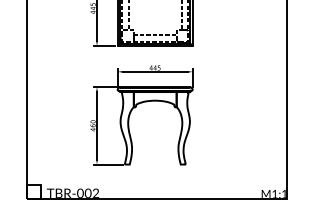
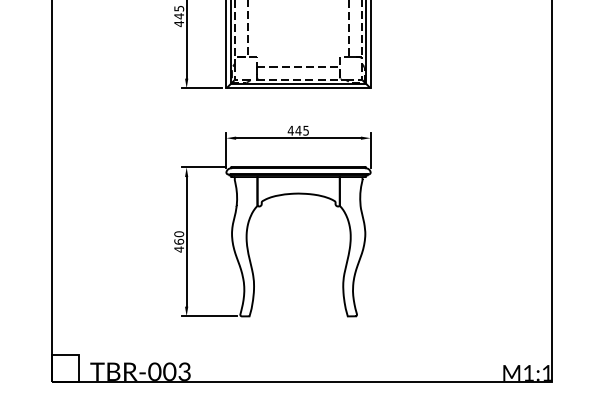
text: (95, 194) -> (183, 373), TBR-002 -> TBR-003

